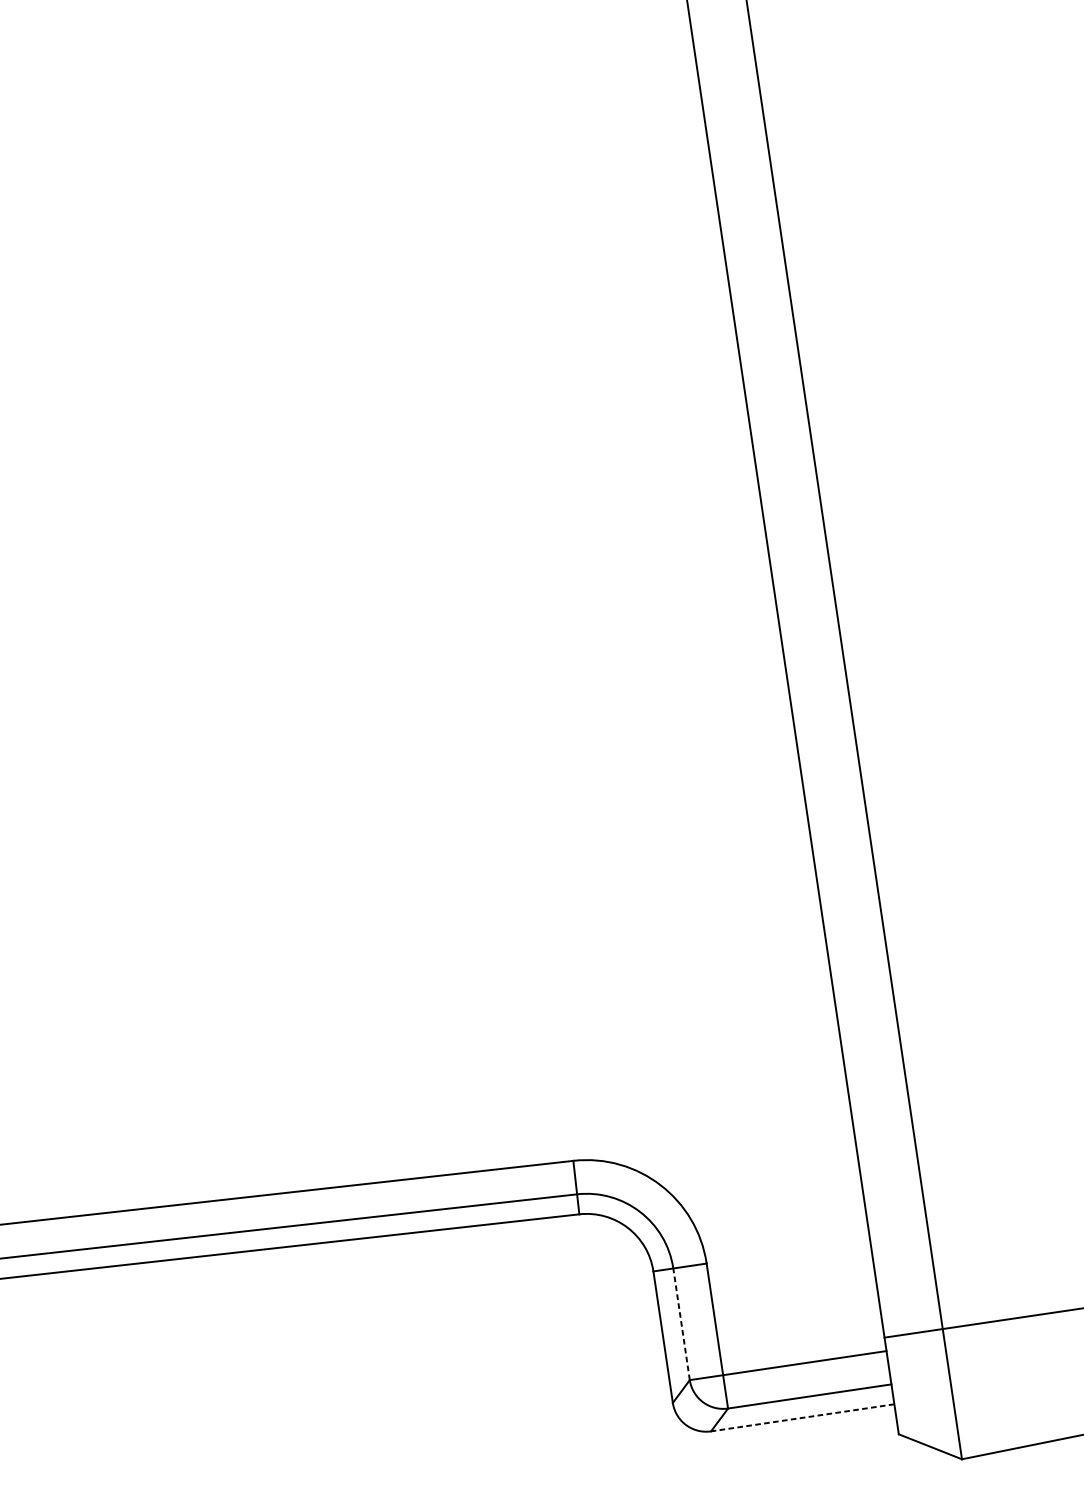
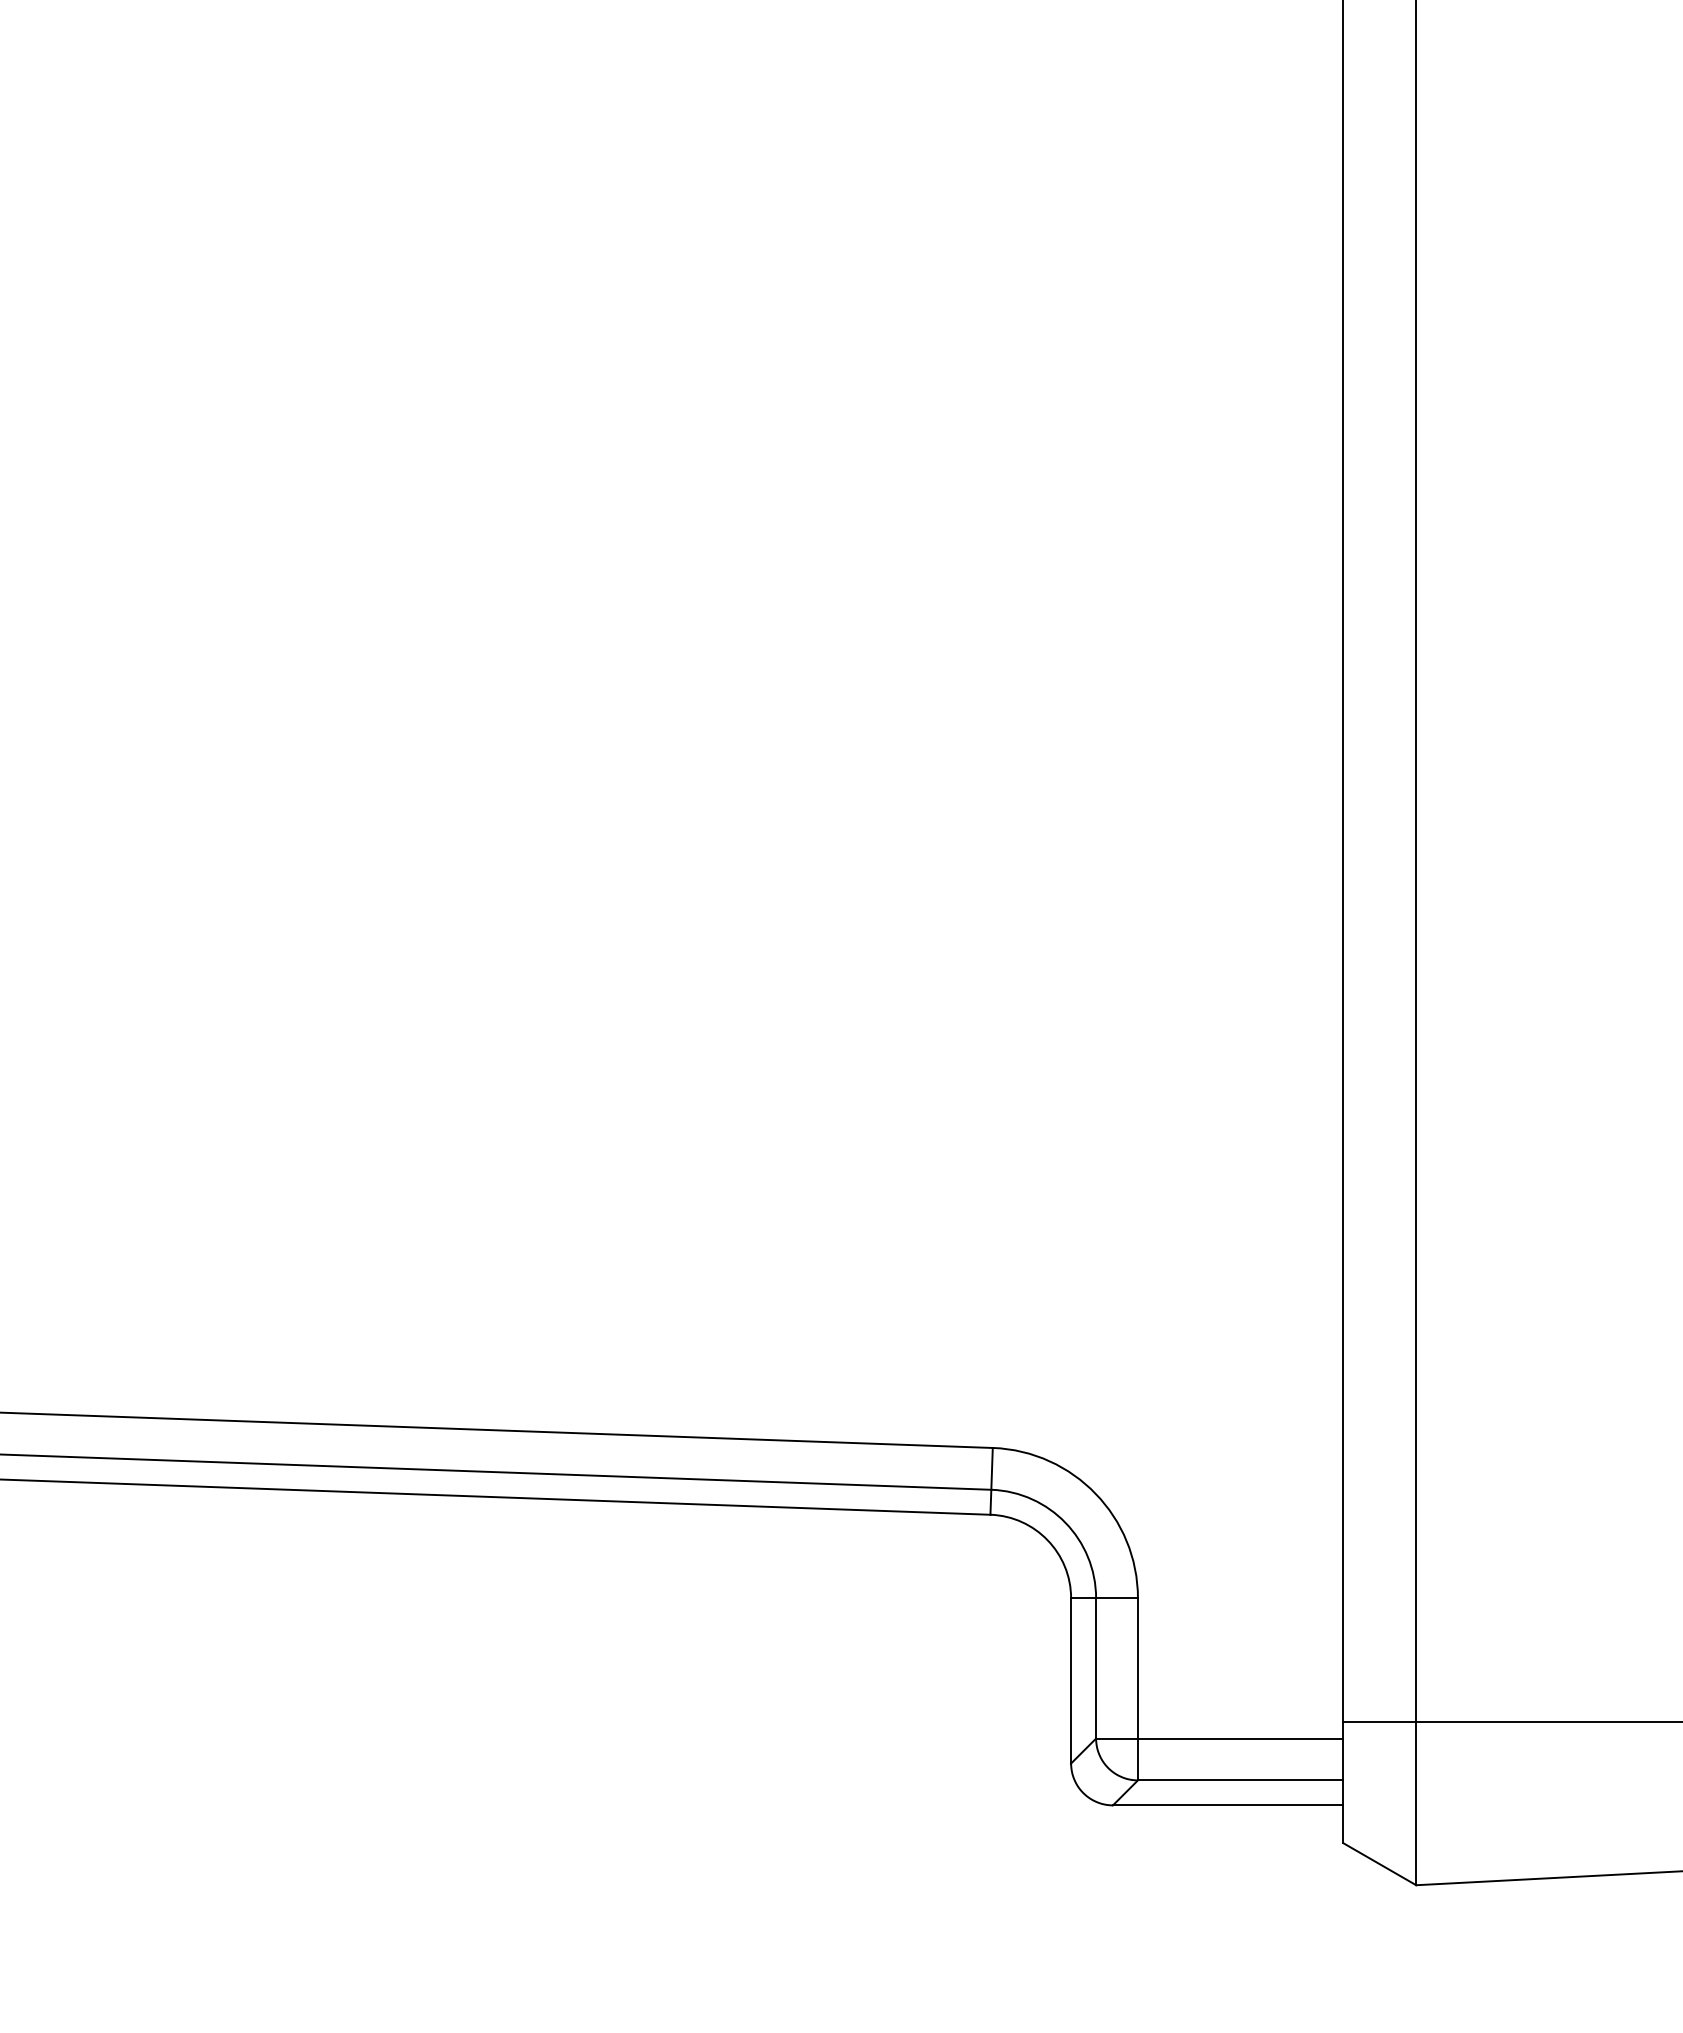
line: (681, 1323) -> (1096, 1667), dashed -> solid
line: (802, 1417) -> (1227, 1805), dashed -> solid

